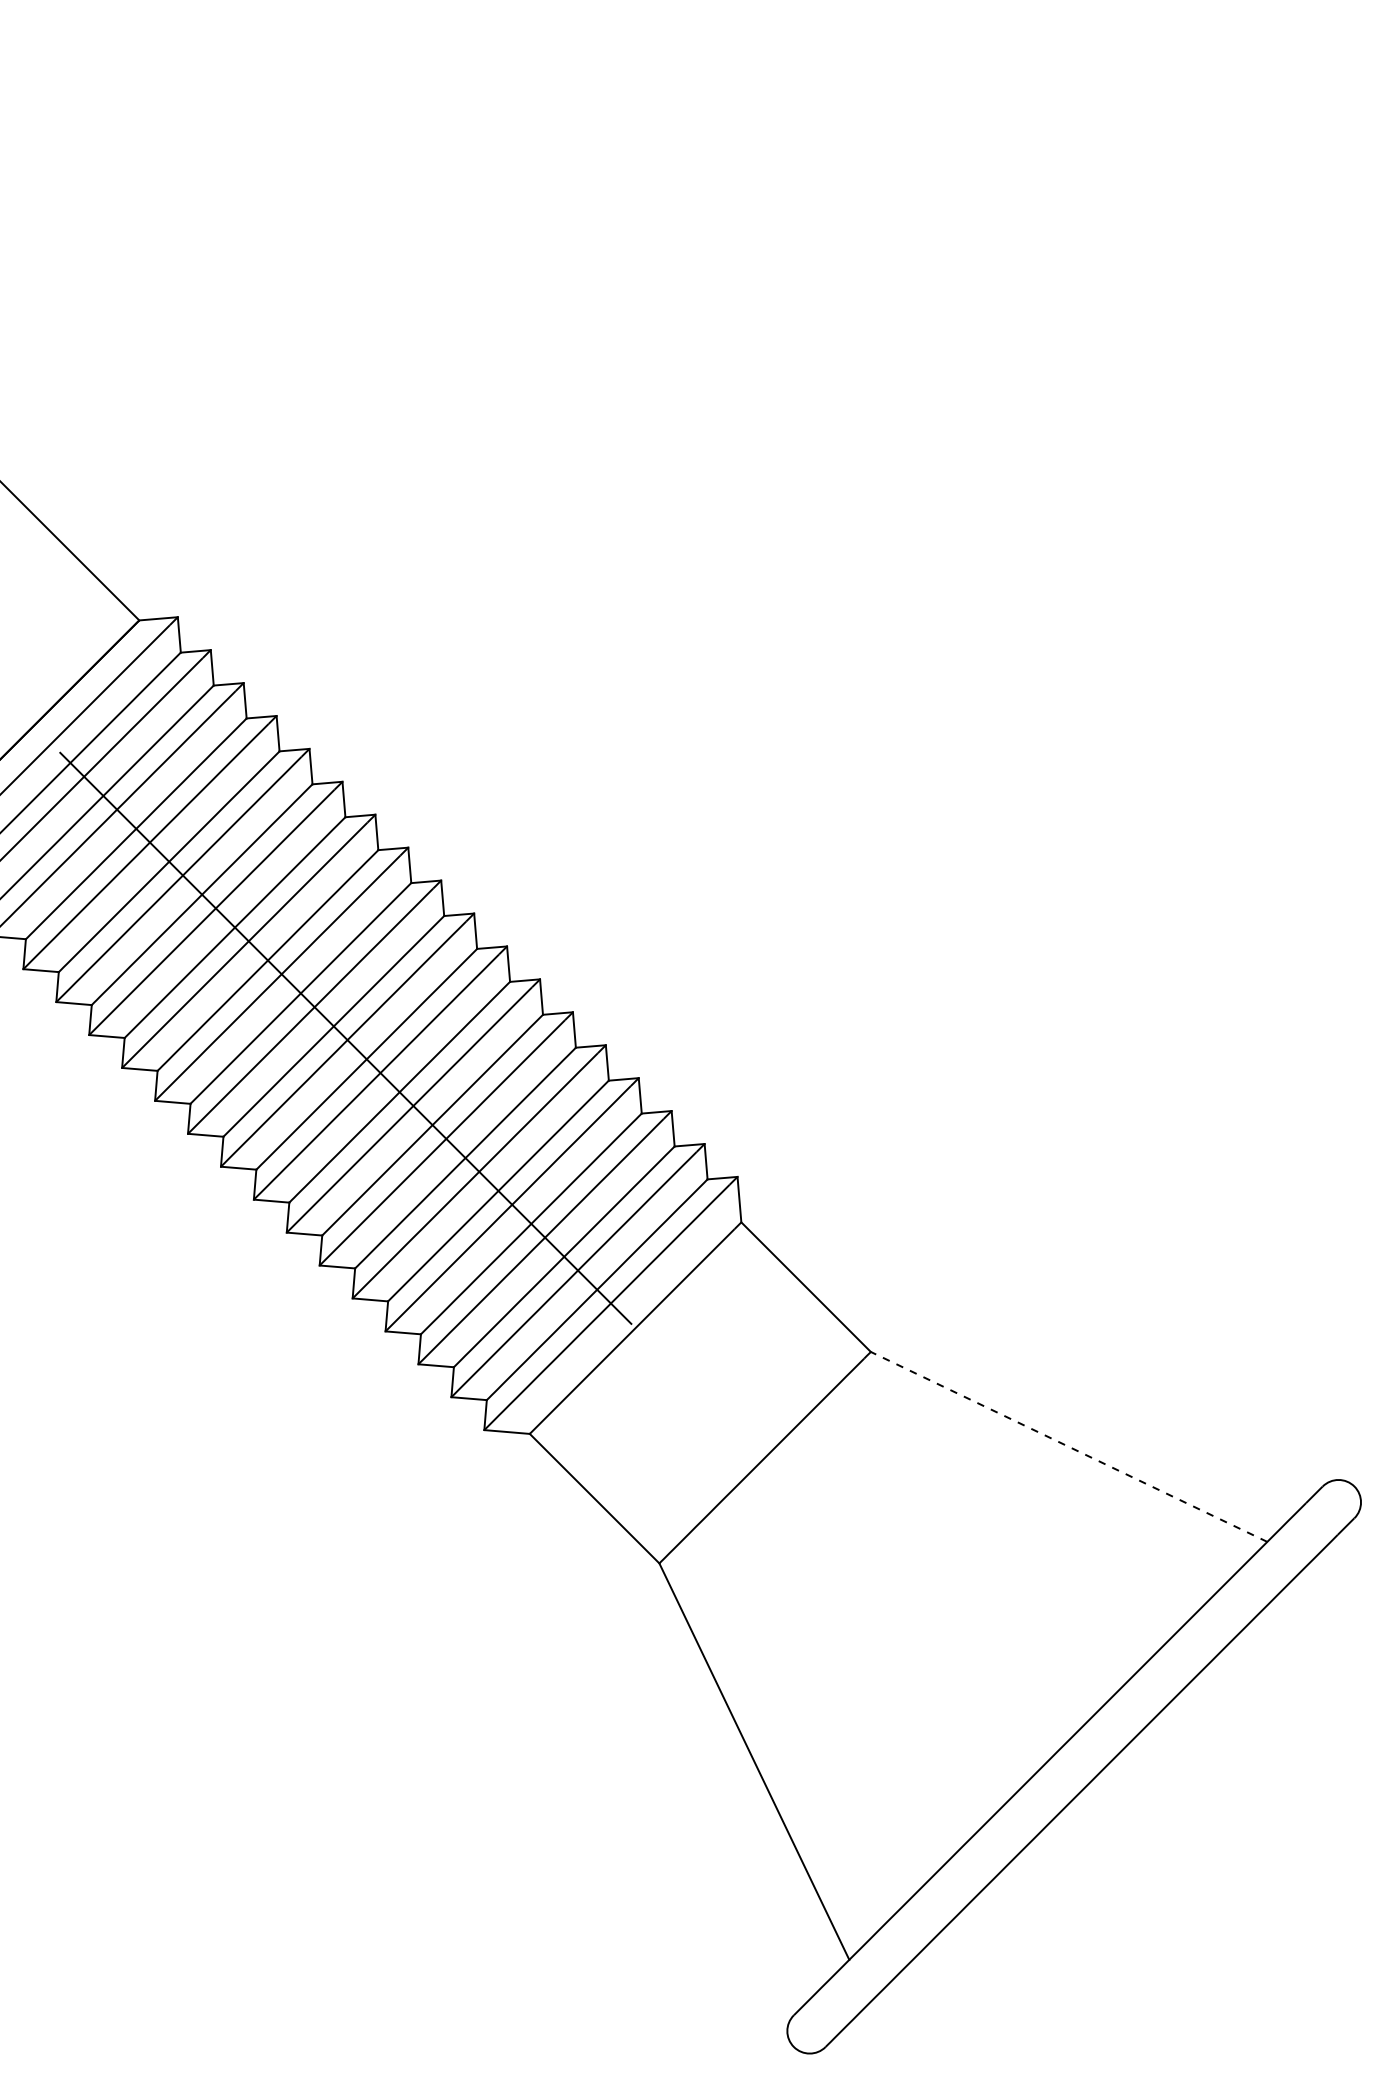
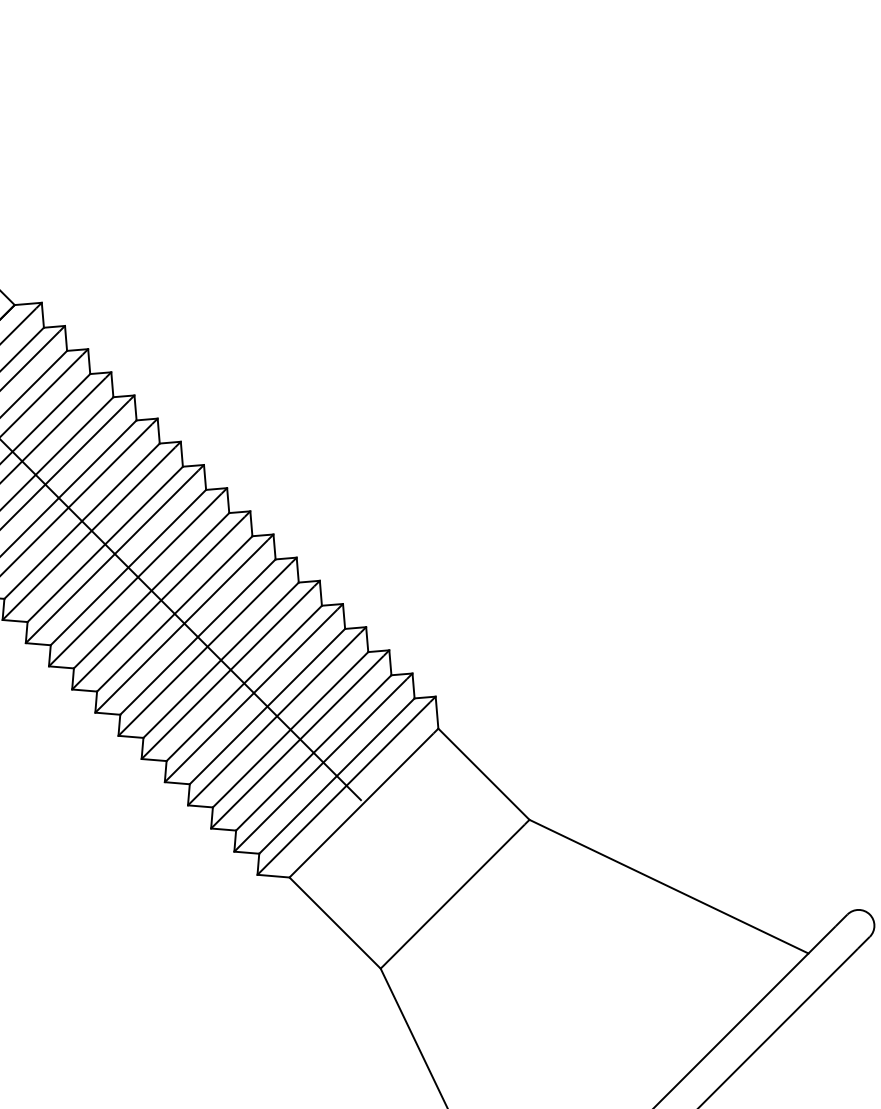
line: (1069, 1446) -> (669, 886), dashed -> solid

